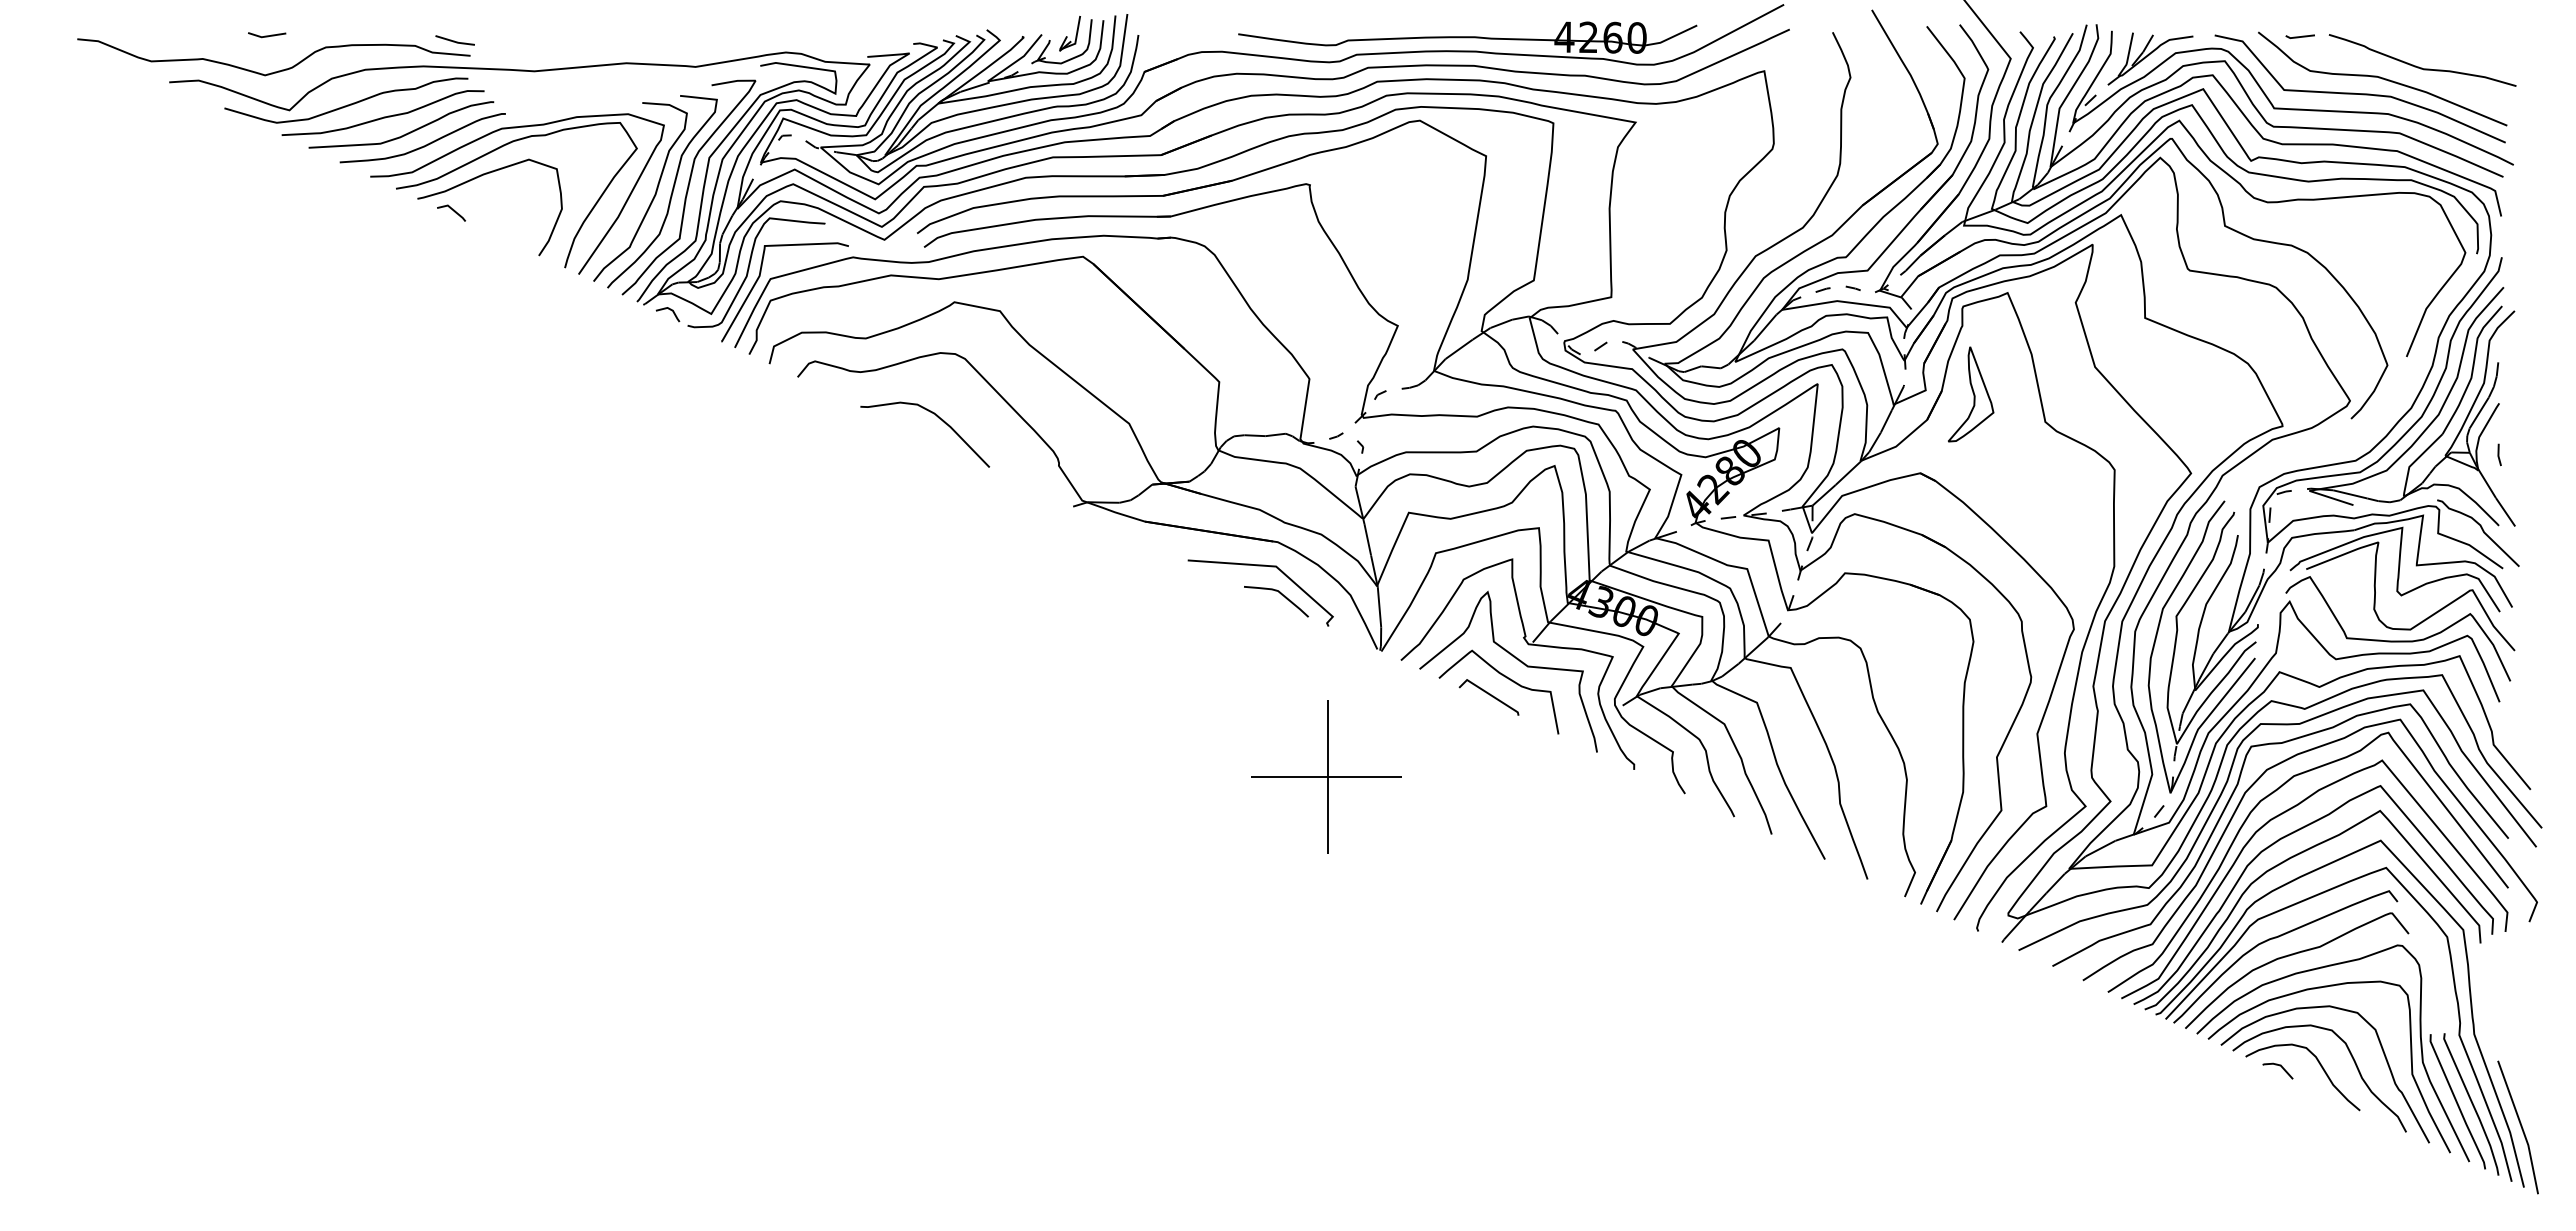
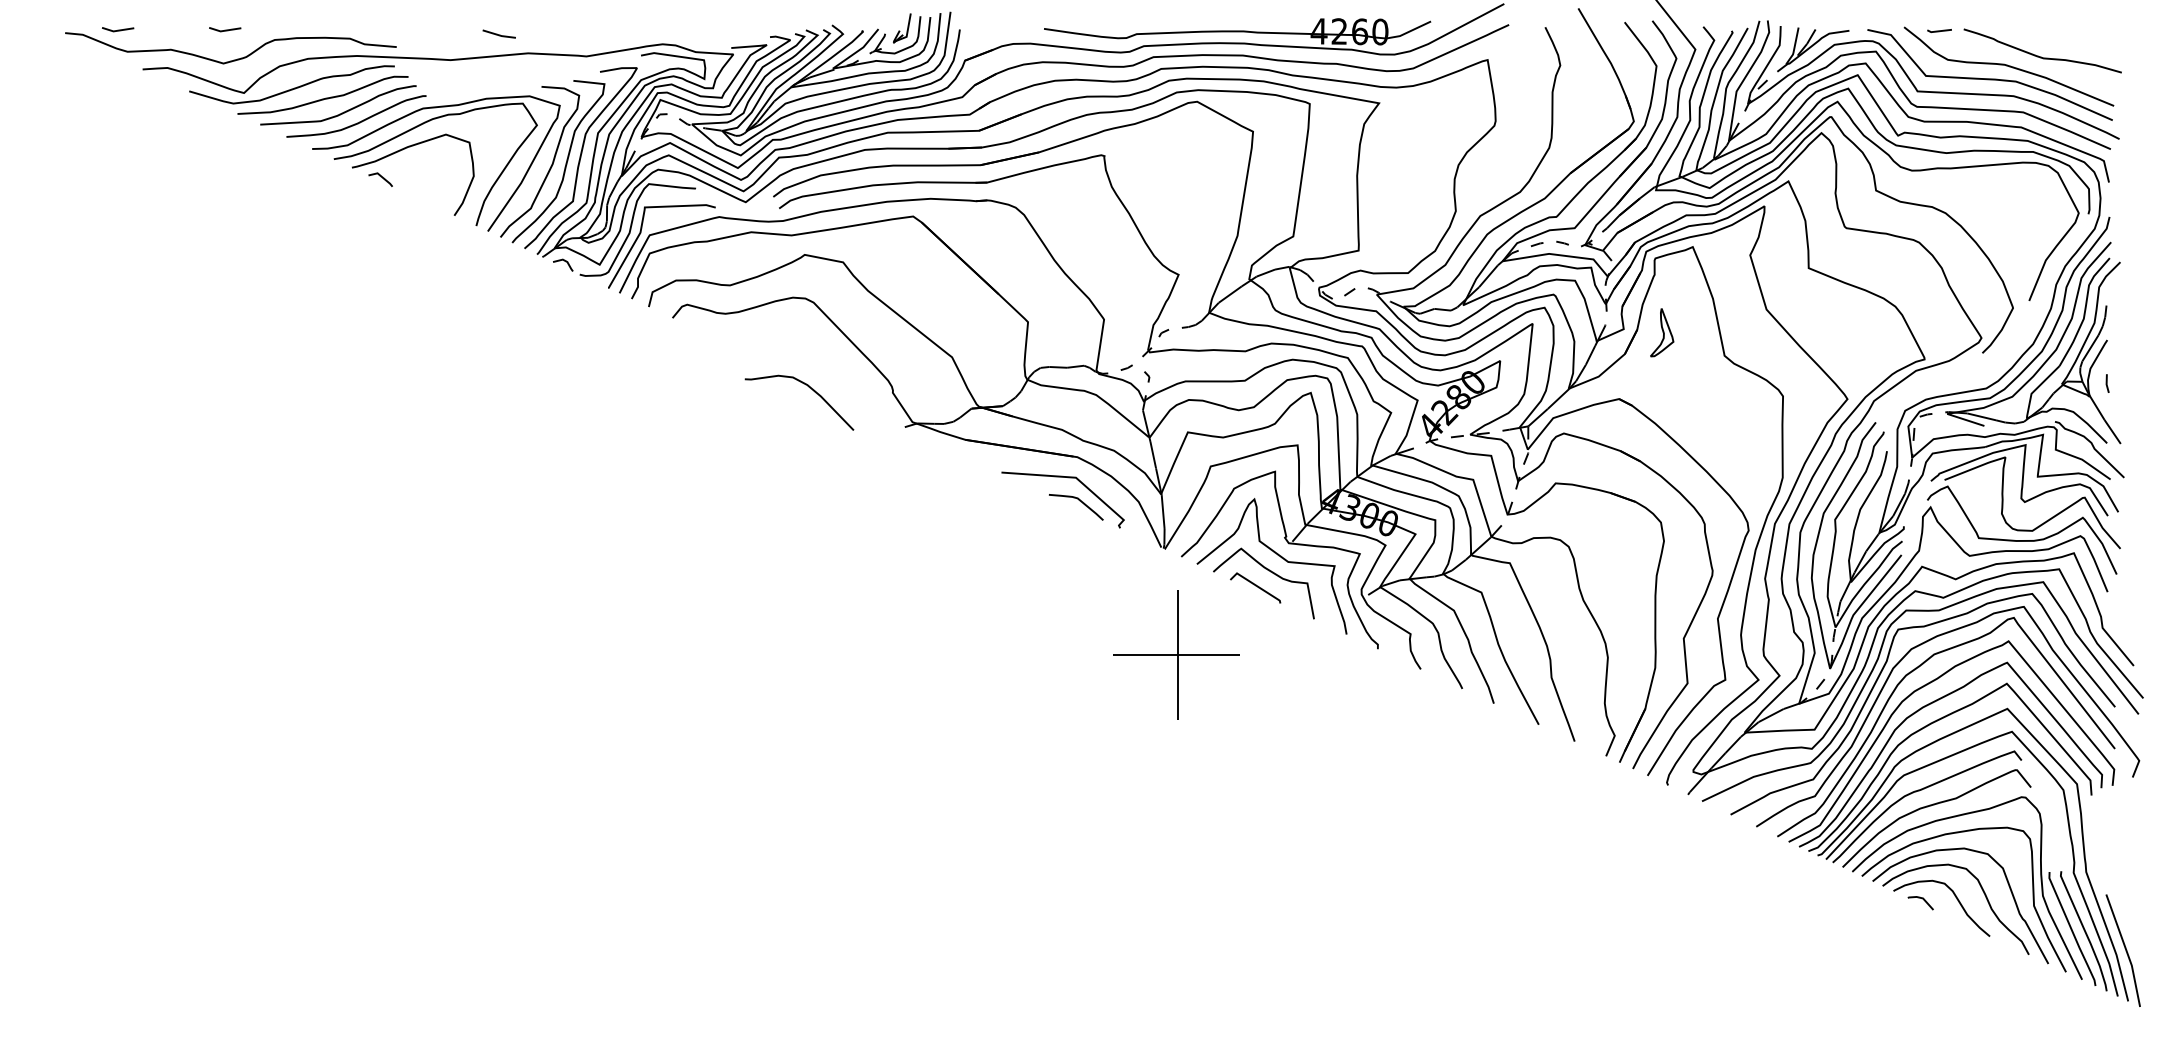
line: (140, 35) -> (118, 29), added
line: (454, 40) -> (498, 34), moved
part: (1971, 394) -> (1662, 332), size x0.6
curve: (938, 418) -> (810, 389), moved
part: (1326, 776) -> (1176, 654), moved

